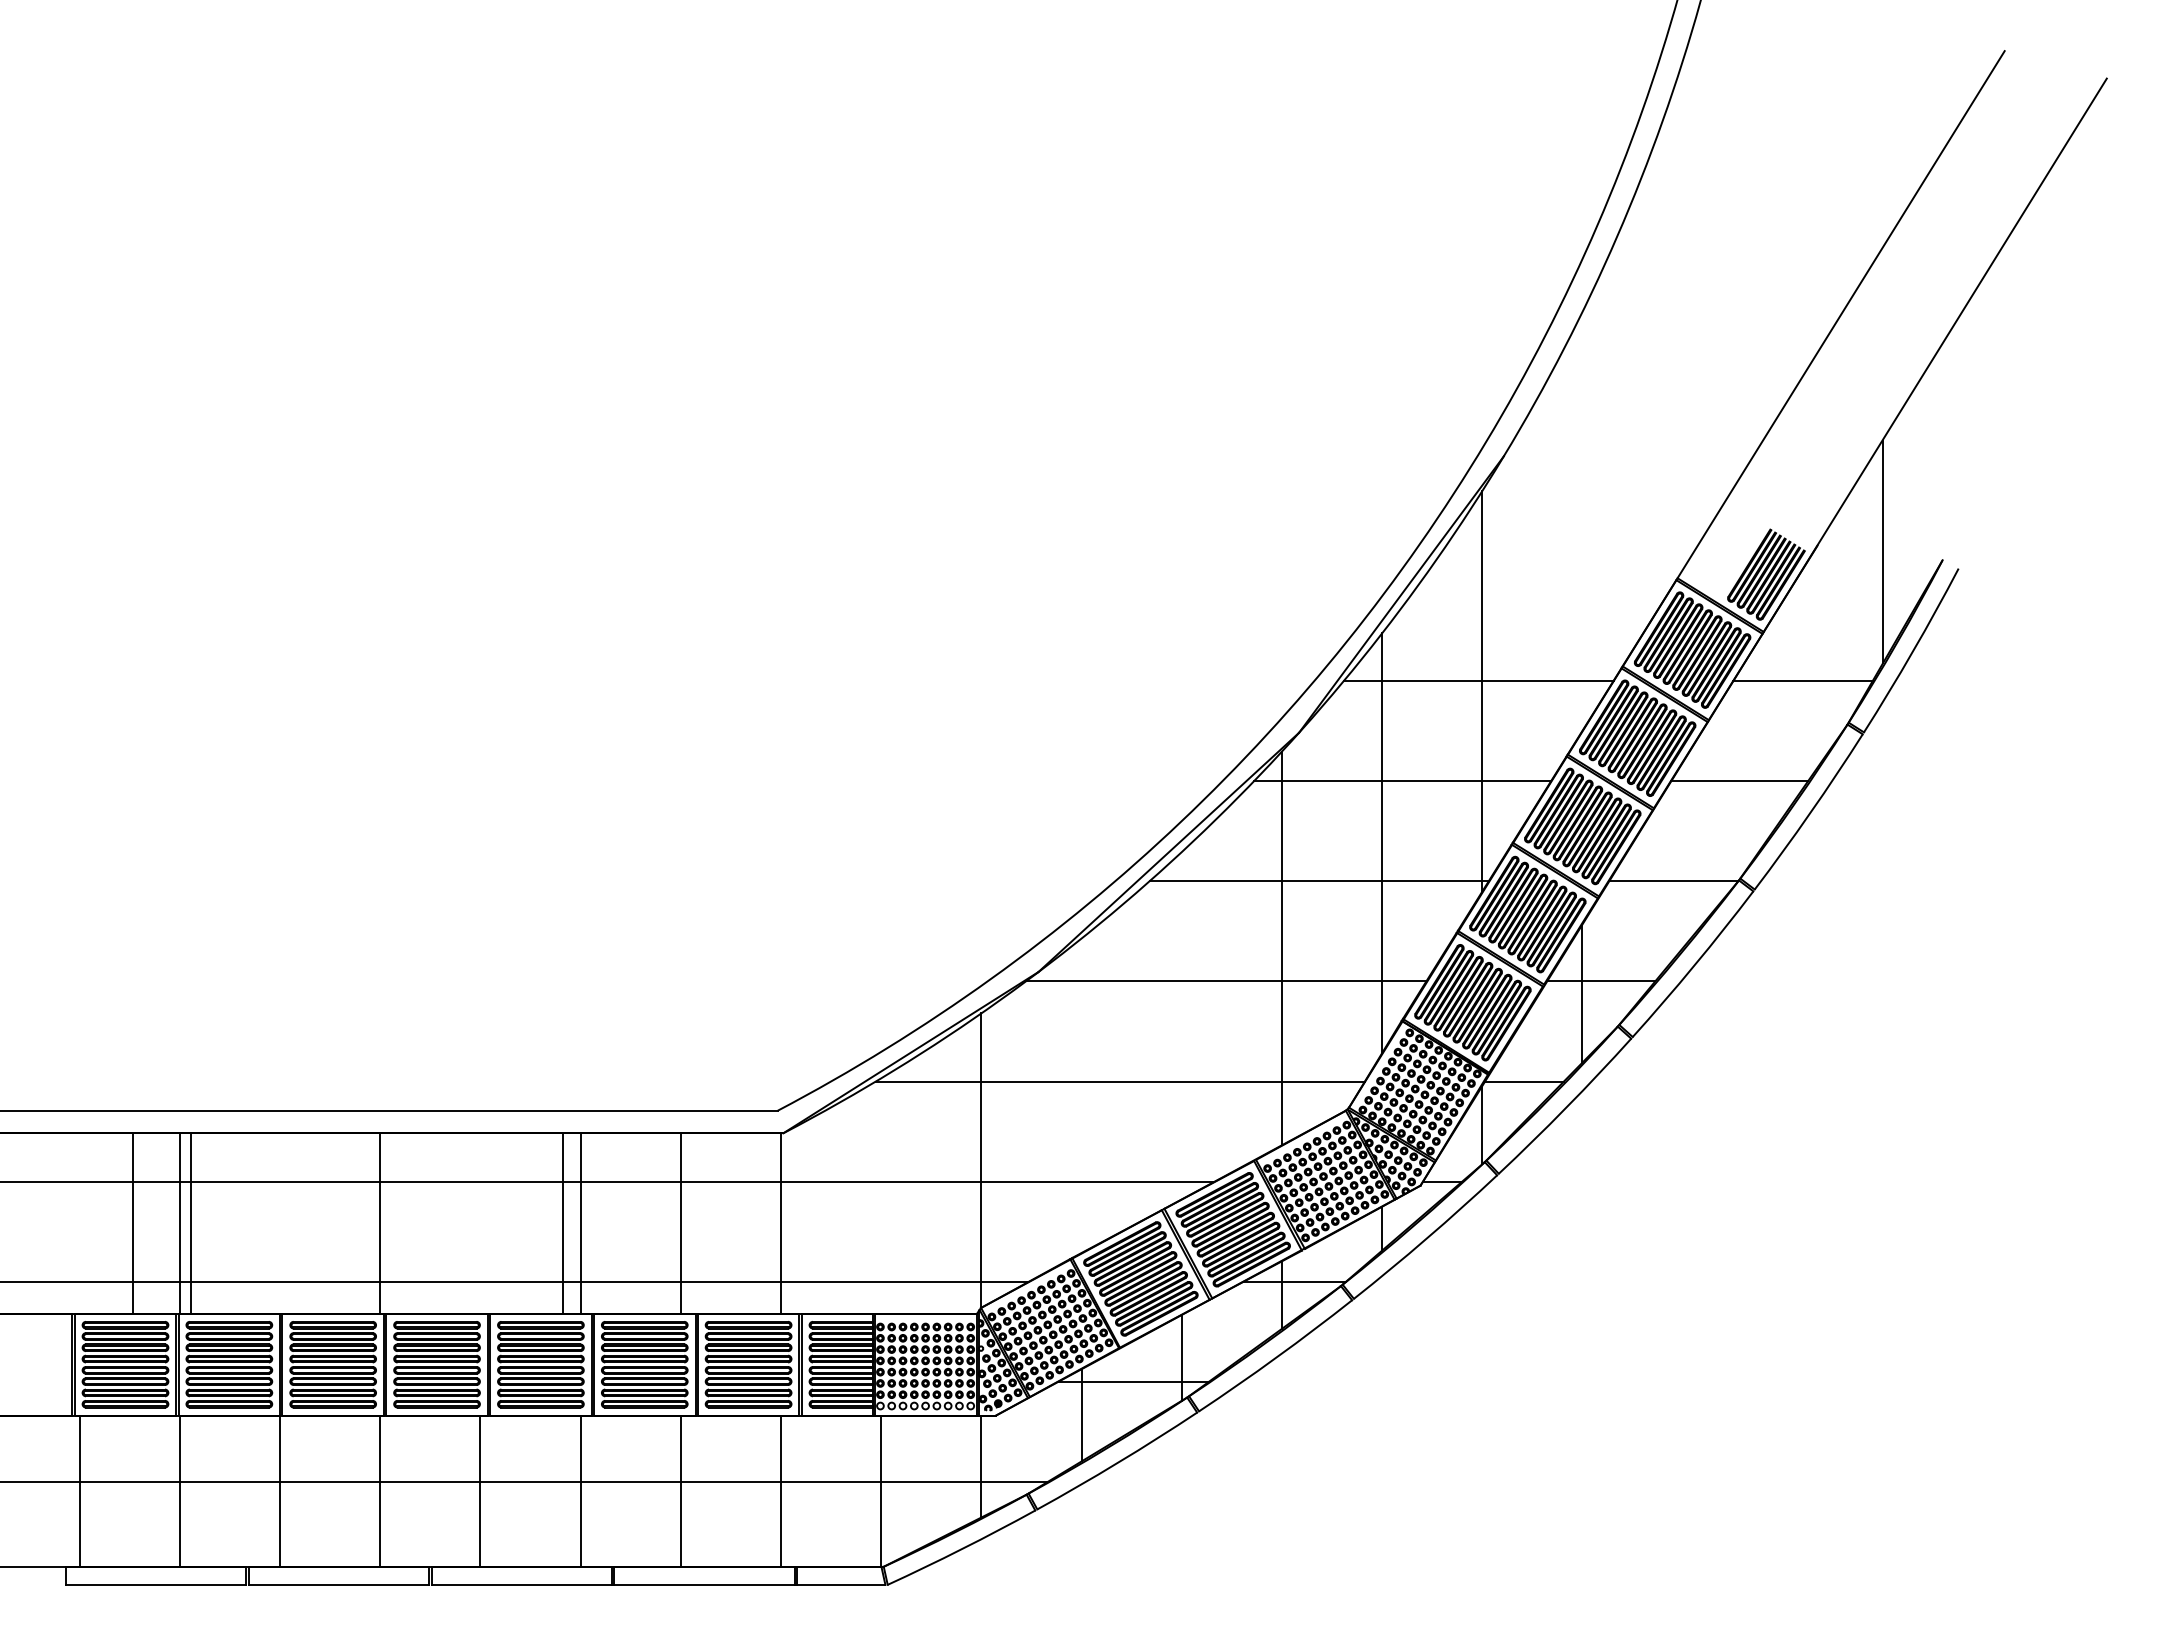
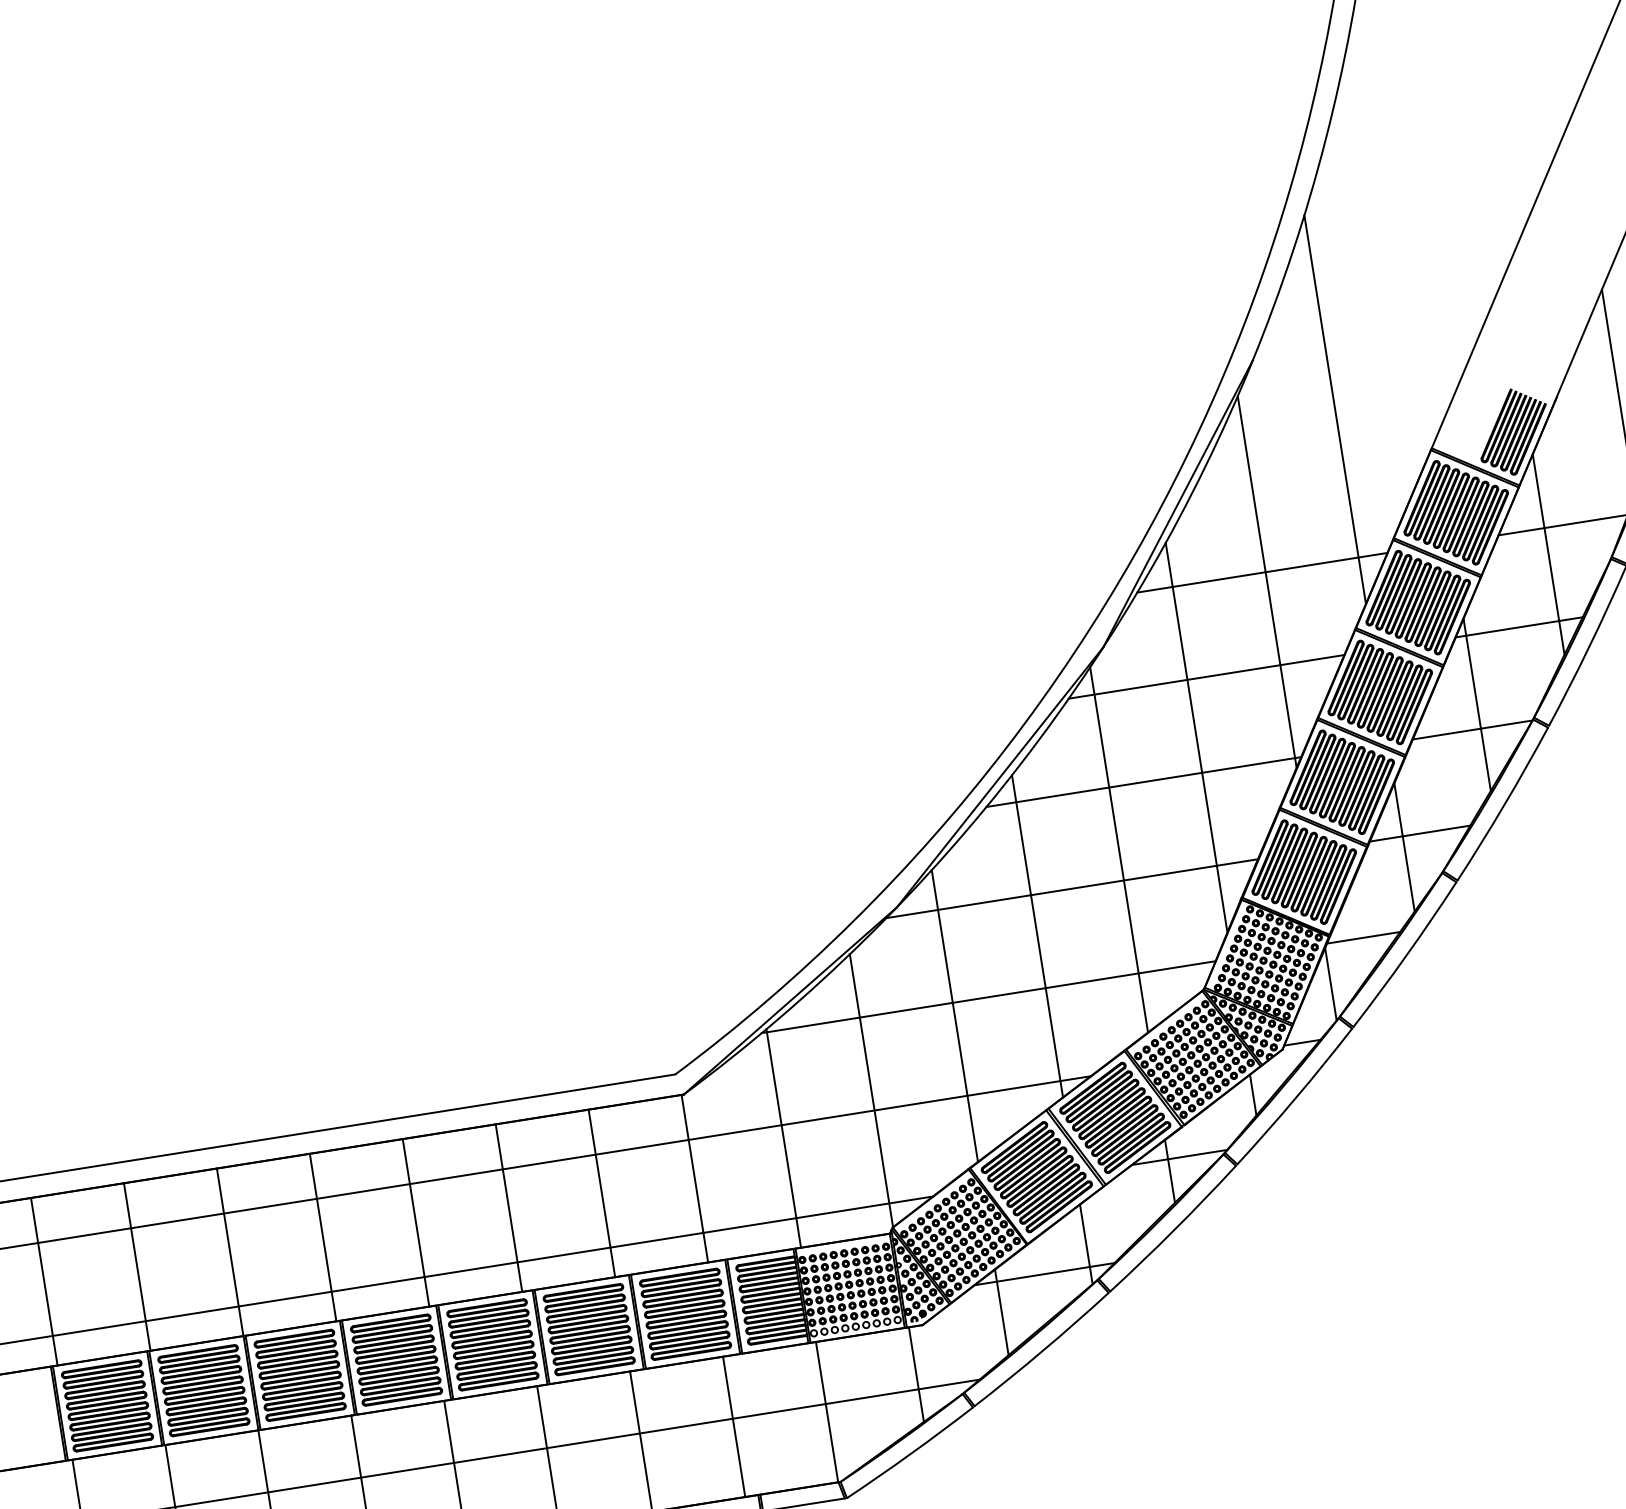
line: (1582, 521) -> (1335, 409), added
line: (1782, 709) -> (1548, 554), added
line: (1682, 855) -> (1477, 704), added
line: (1181, 1025) -> (1037, 936), added
line: (1081, 1095) -> (954, 1015), added
line: (881, 1195) -> (783, 1137), added
line: (132, 1223) -> (44, 1281), moved
line: (191, 1223) -> (230, 1252), moved
line: (563, 1223) -> (416, 1222), moved

